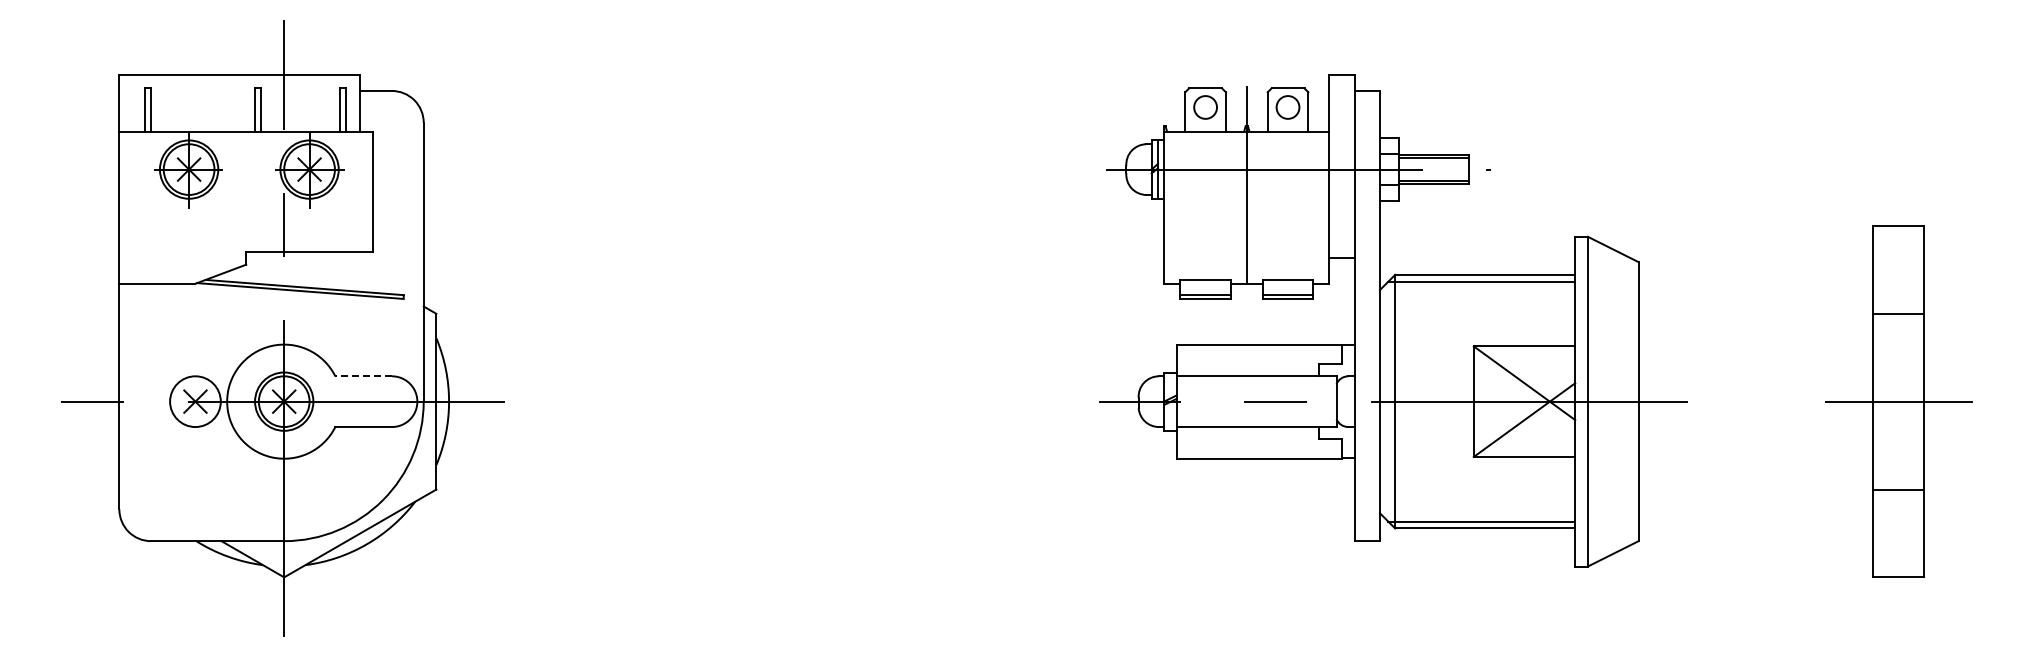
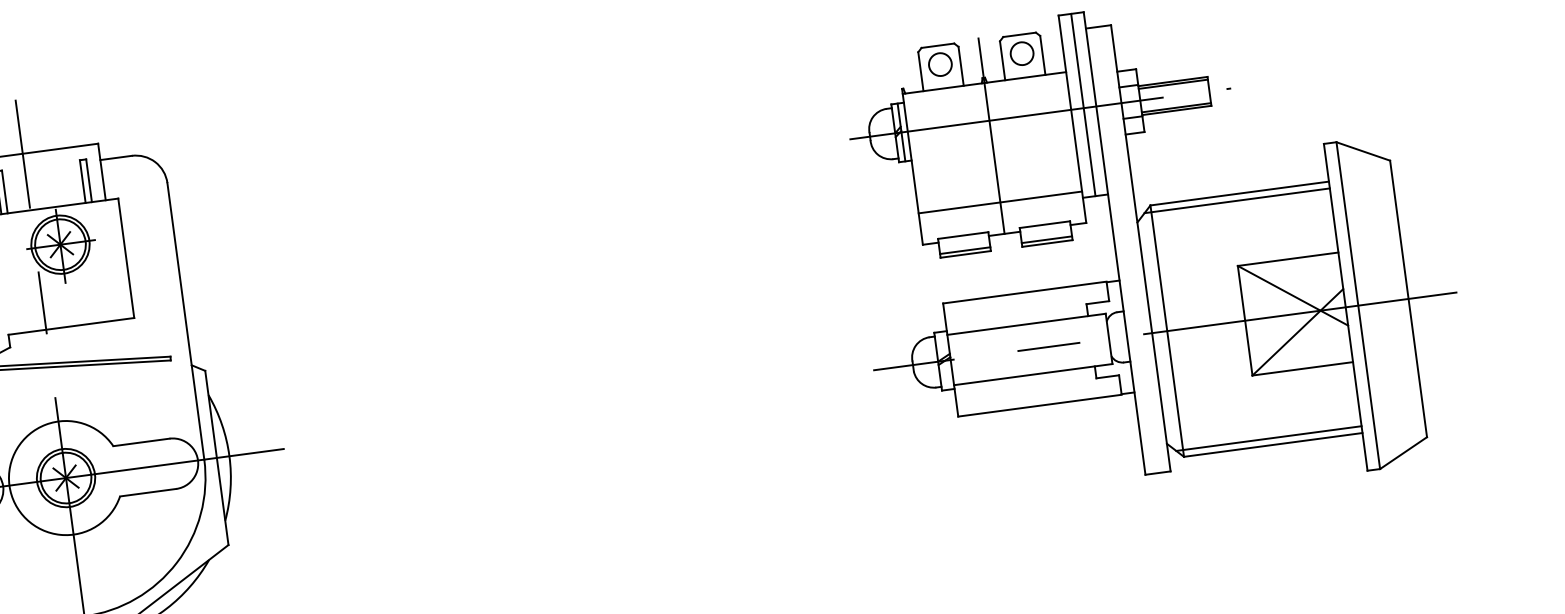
line: (1341, 166) -> (1082, 105), added
line: (1246, 252) -> (1000, 202), added
line: (363, 376) -> (141, 442), dashed -> solid

